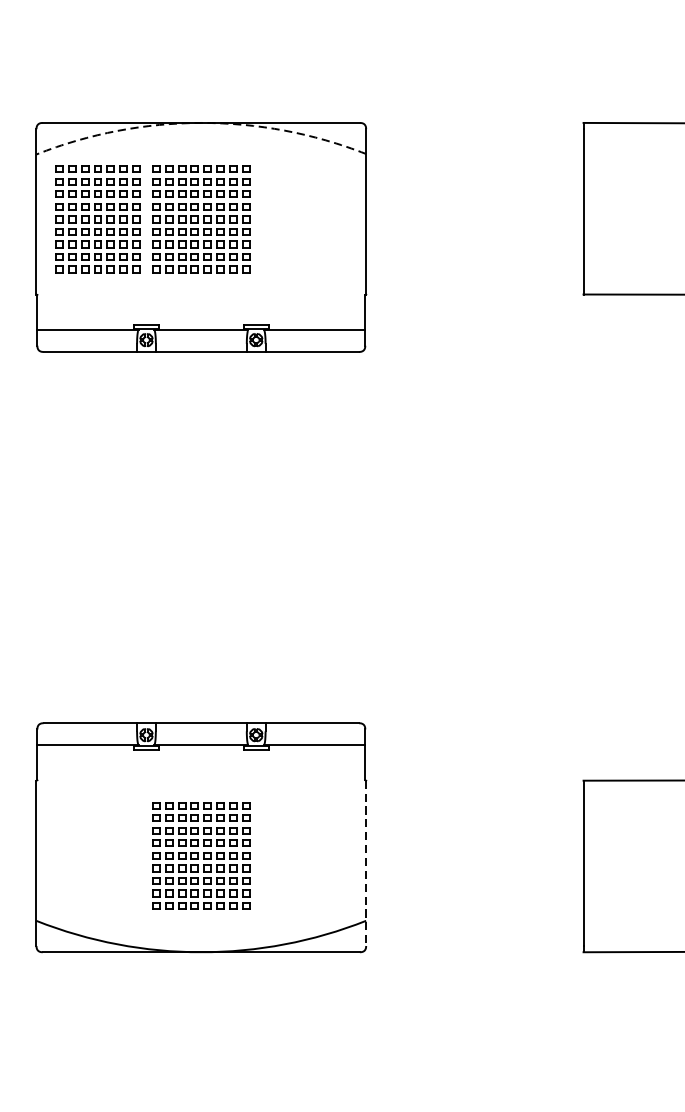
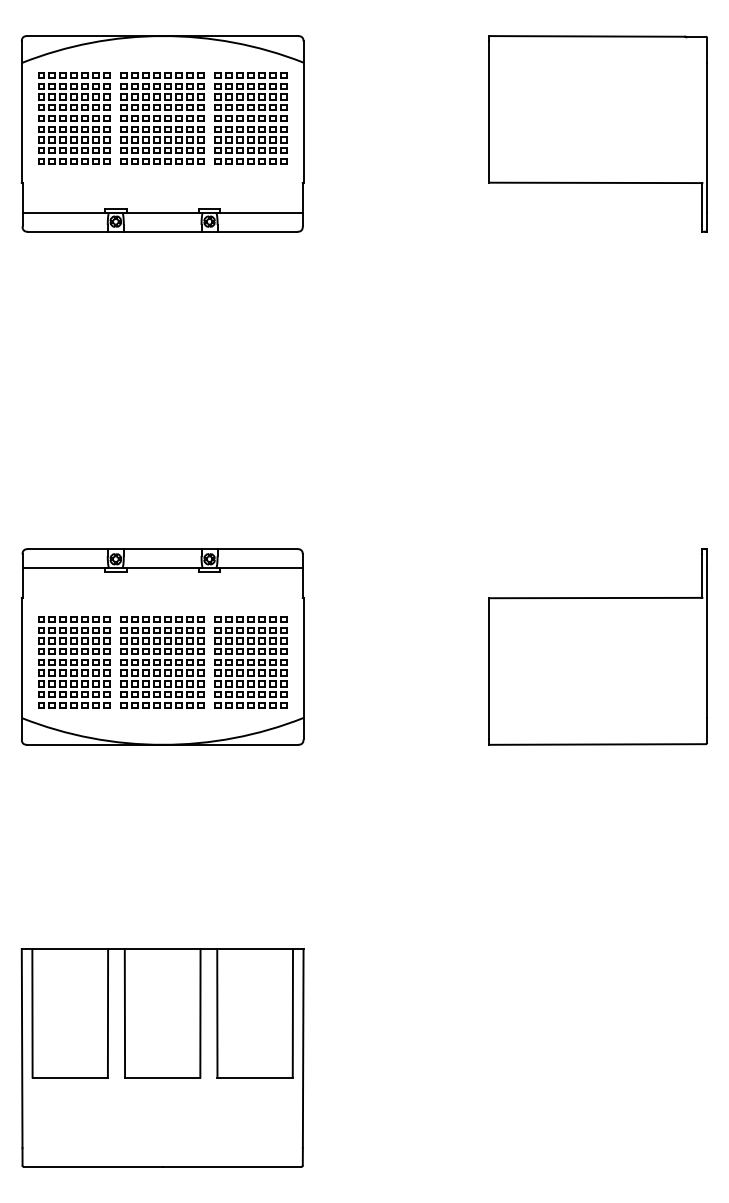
arc: (201, 123) -> (162, 36), dashed -> solid
part: (304, 219) -> (250, 118), added
part: (98, 855) -> (74, 662), added
part: (304, 855) -> (250, 662), added
line: (366, 862) -> (303, 668), dashed -> solid

